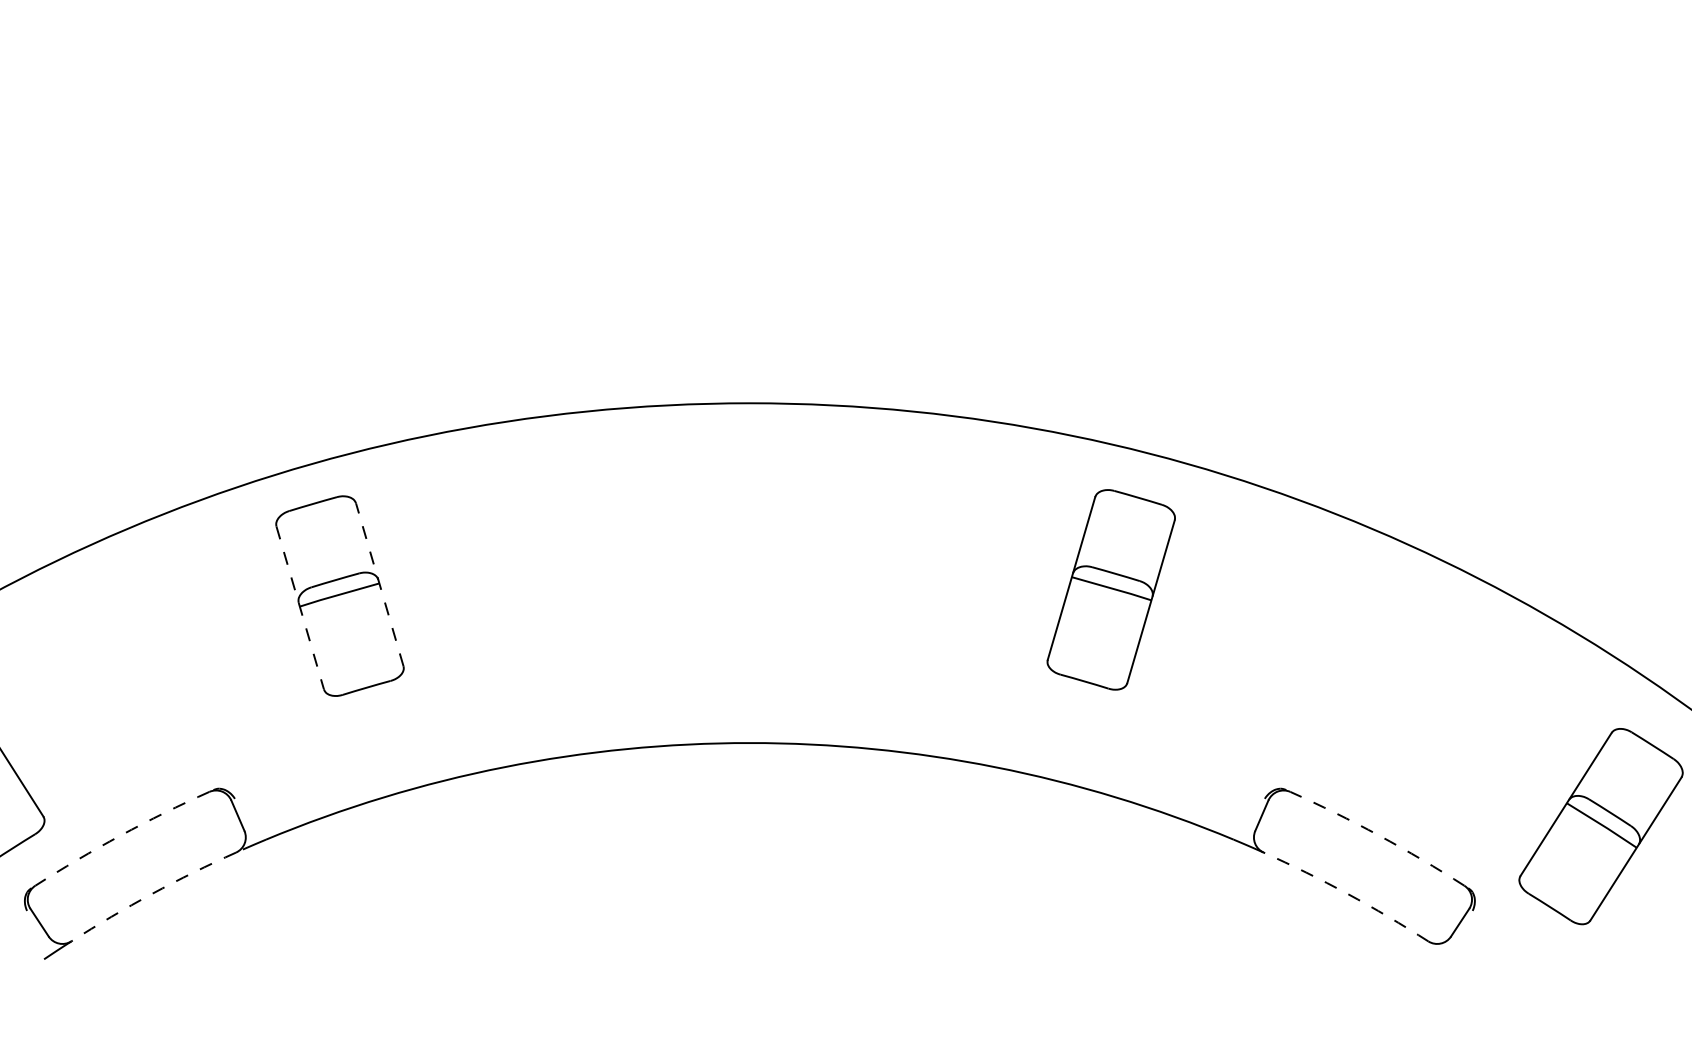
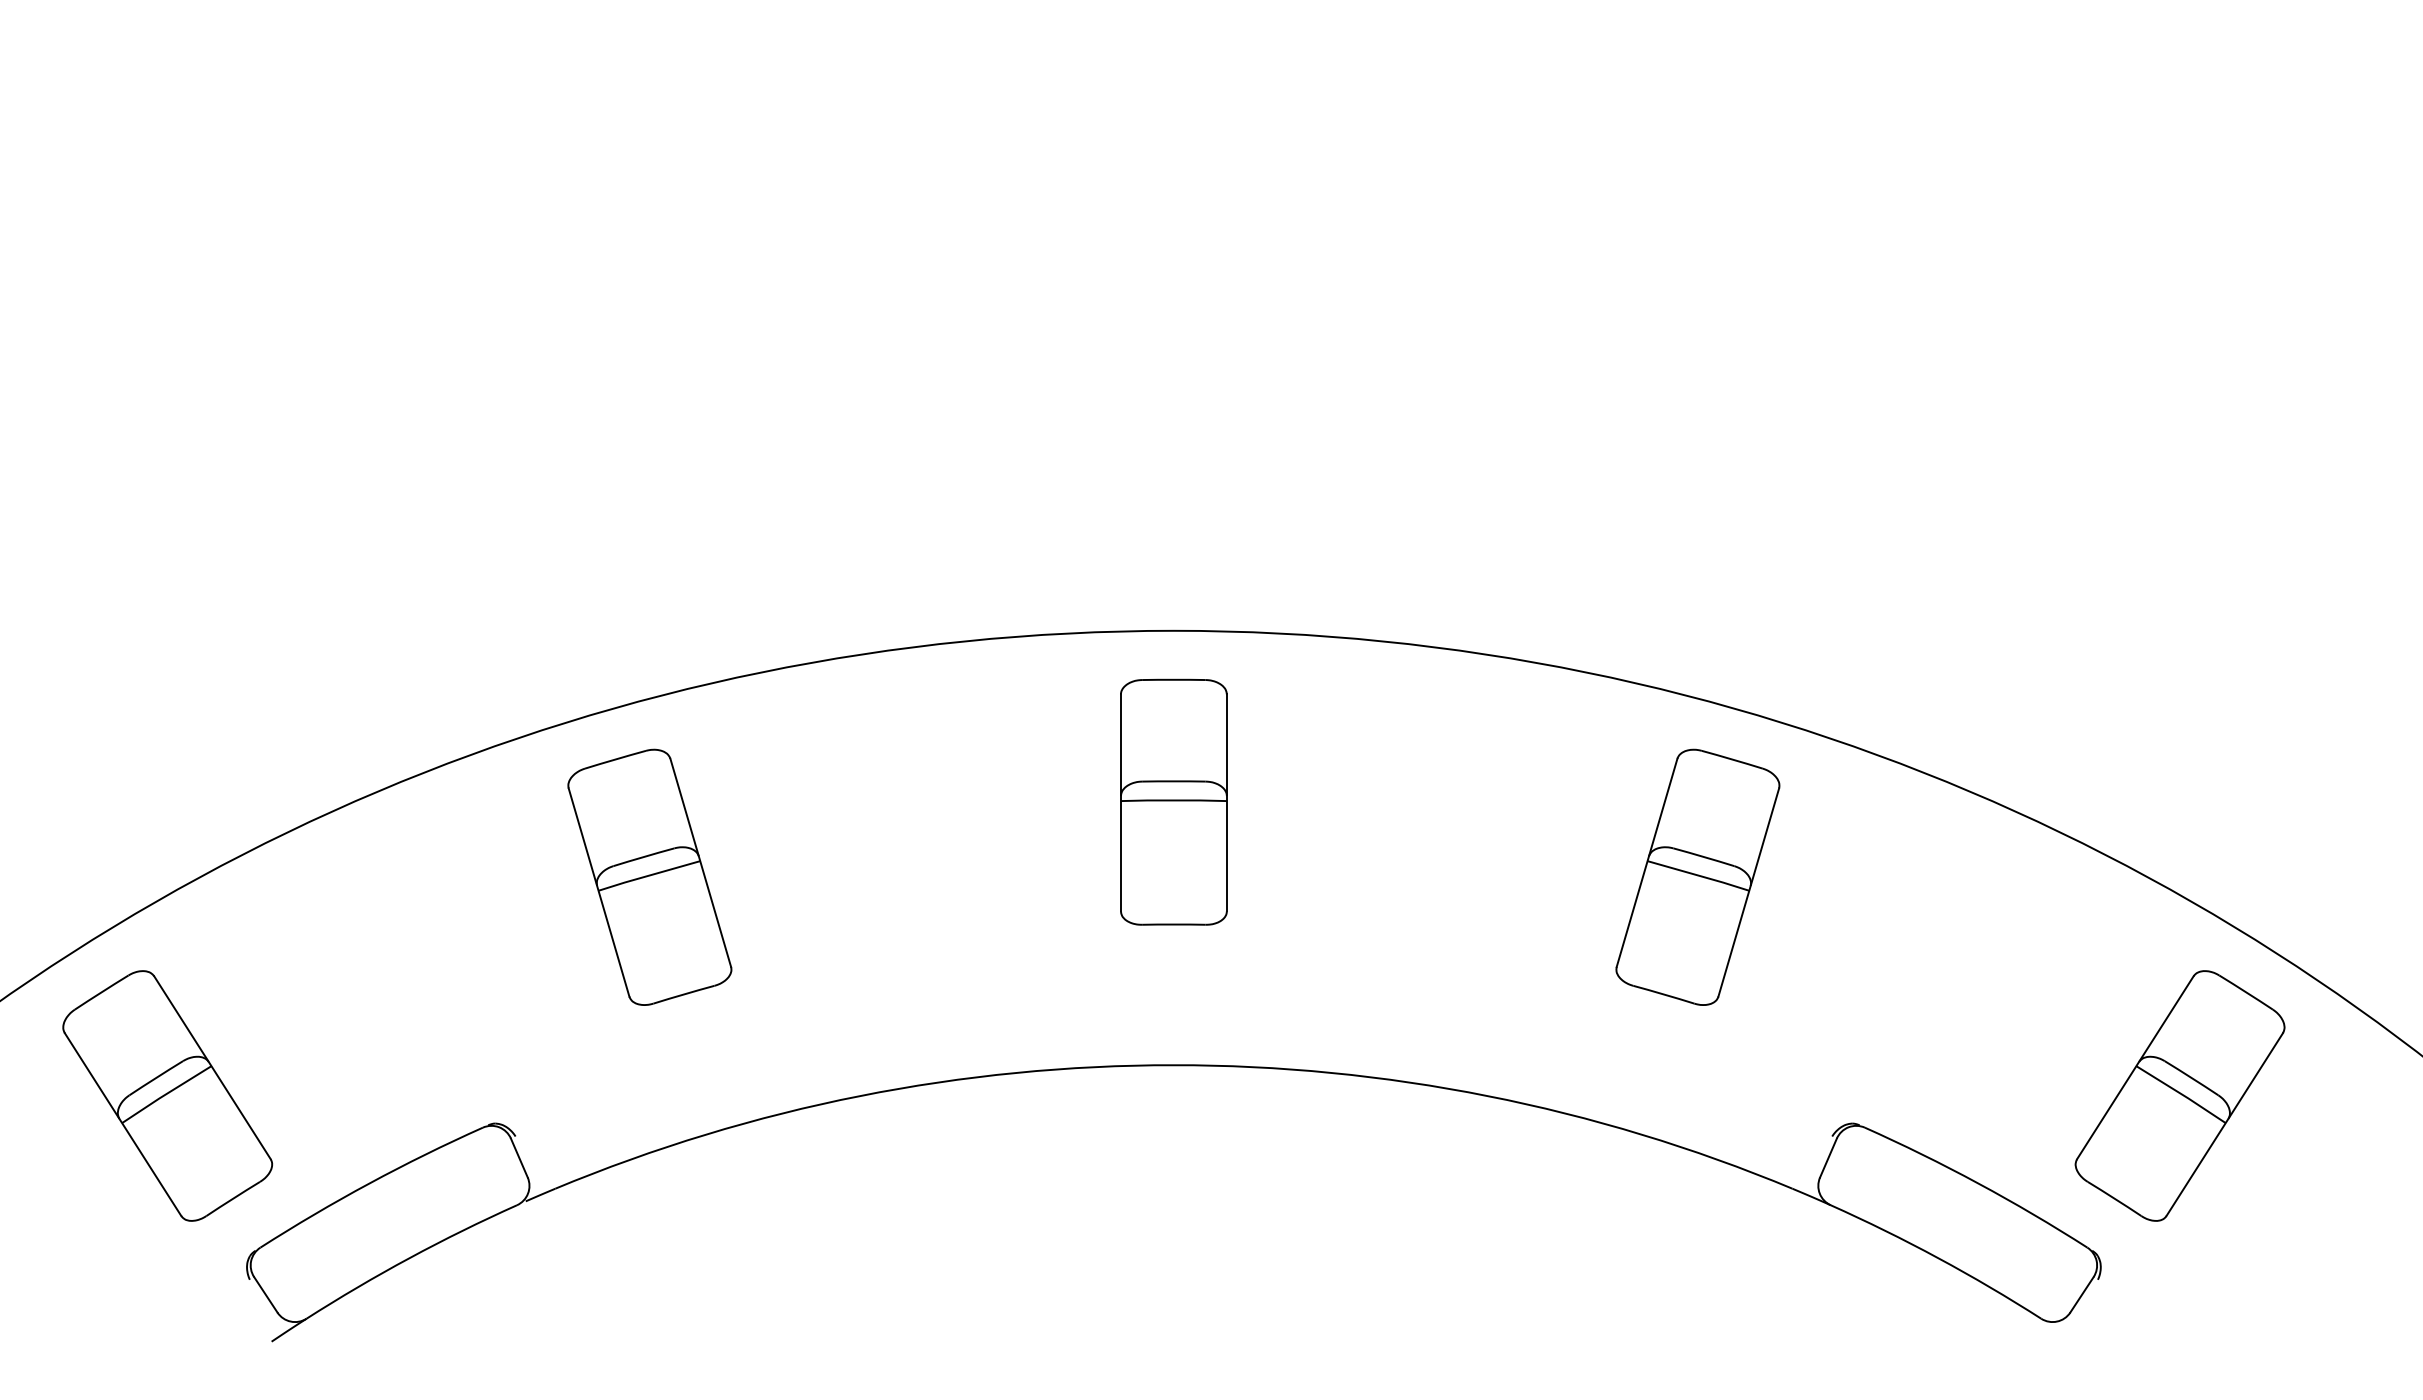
part: (749, 536) -> (1173, 801), added
line: (379, 584) -> (700, 862), dashed -> solid
part: (1110, 589) -> (1697, 876), moved
line: (300, 608) -> (599, 893), dashed -> solid
part: (1600, 826) -> (2179, 1095), moved
arc: (120, 835) -> (369, 1183), dashed -> solid
arc: (1379, 835) -> (1978, 1183), dashed -> solid
arc: (151, 894) -> (409, 1258), dashed -> solid
arc: (1347, 894) -> (1938, 1258), dashed -> solid

